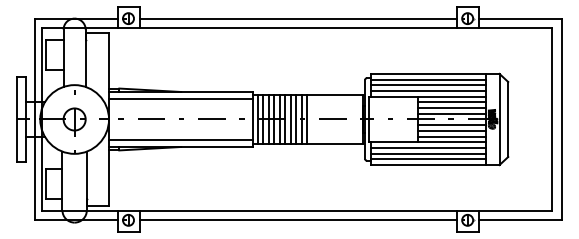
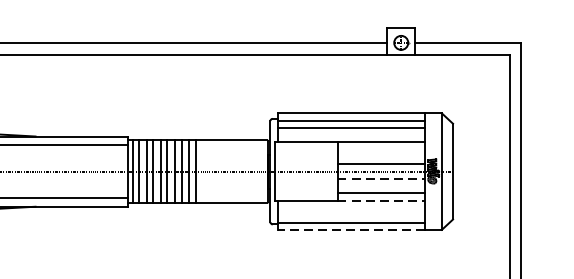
line: (428, 90) -> (351, 134), removed
line: (451, 102) -> (380, 149), removed
line: (451, 108) -> (380, 157), removed
line: (452, 125) -> (381, 179), solid -> dashed
line: (451, 130) -> (380, 185), removed
line: (452, 142) -> (381, 200), solid -> dashed
line: (428, 148) -> (351, 208), removed
line: (428, 153) -> (351, 215), removed
line: (428, 165) -> (351, 230), solid -> dashed

